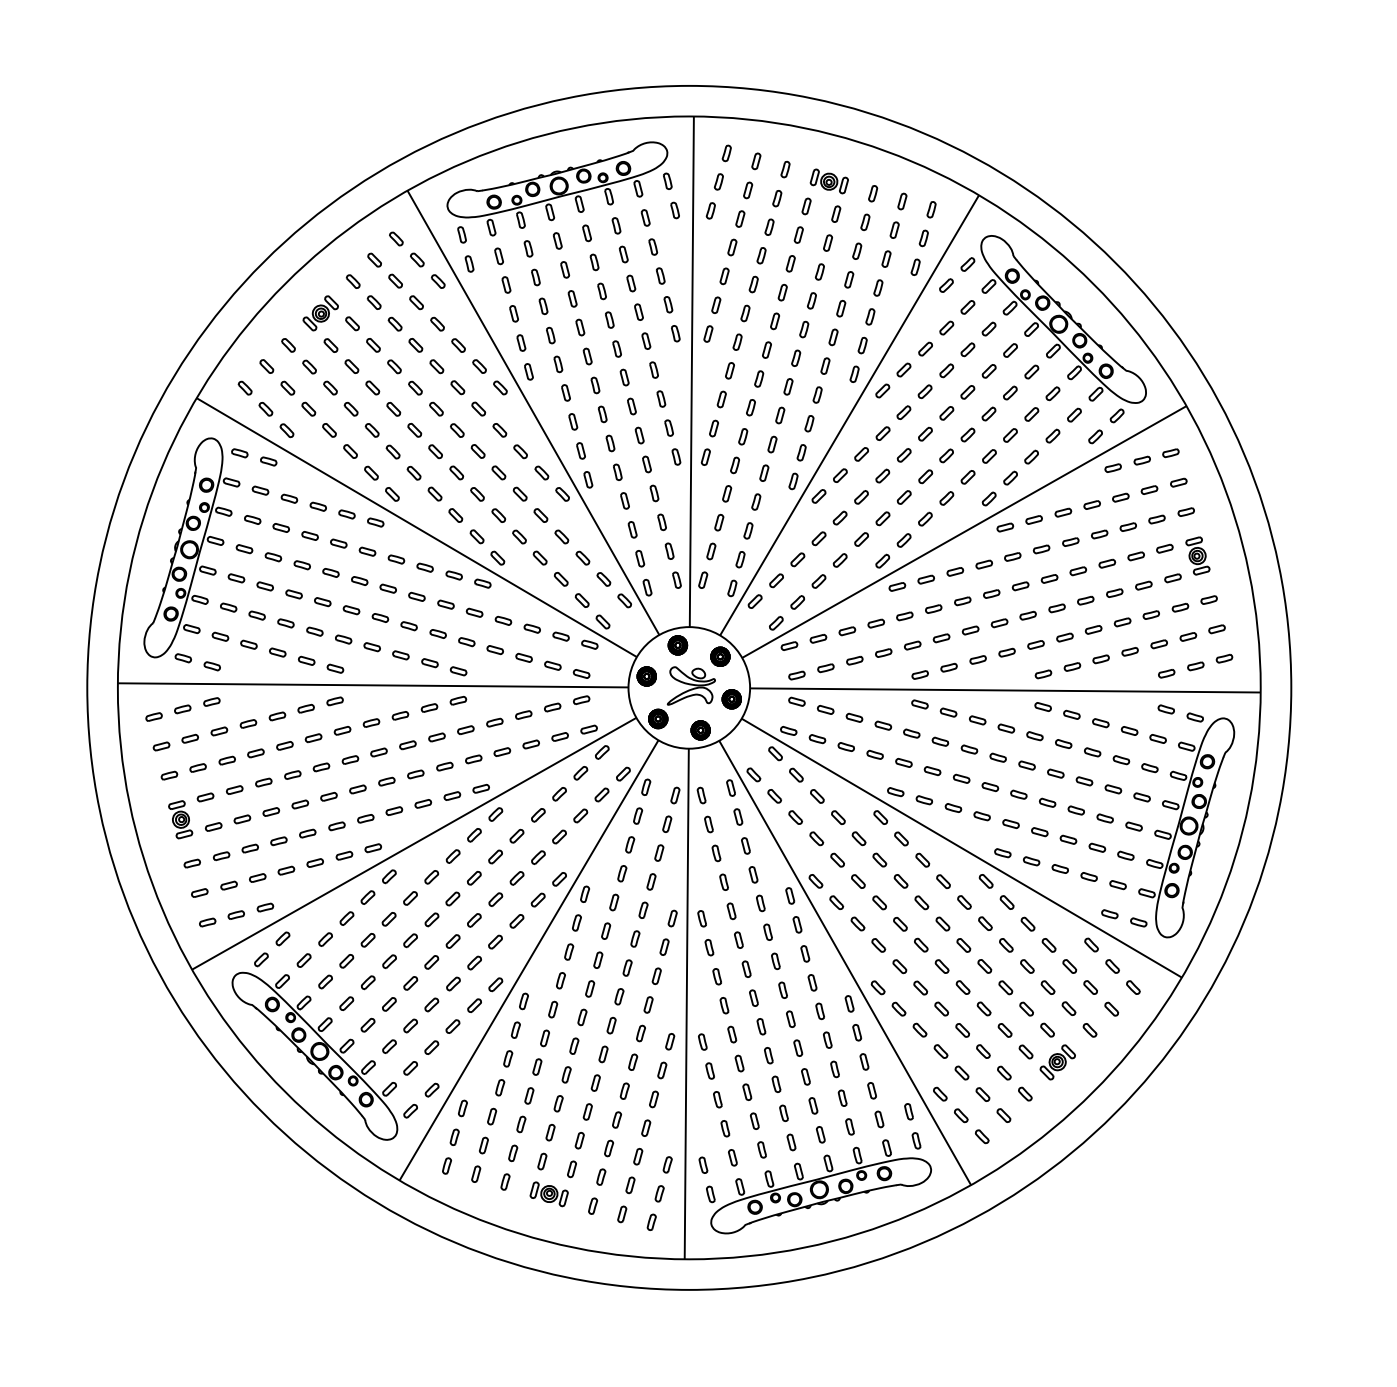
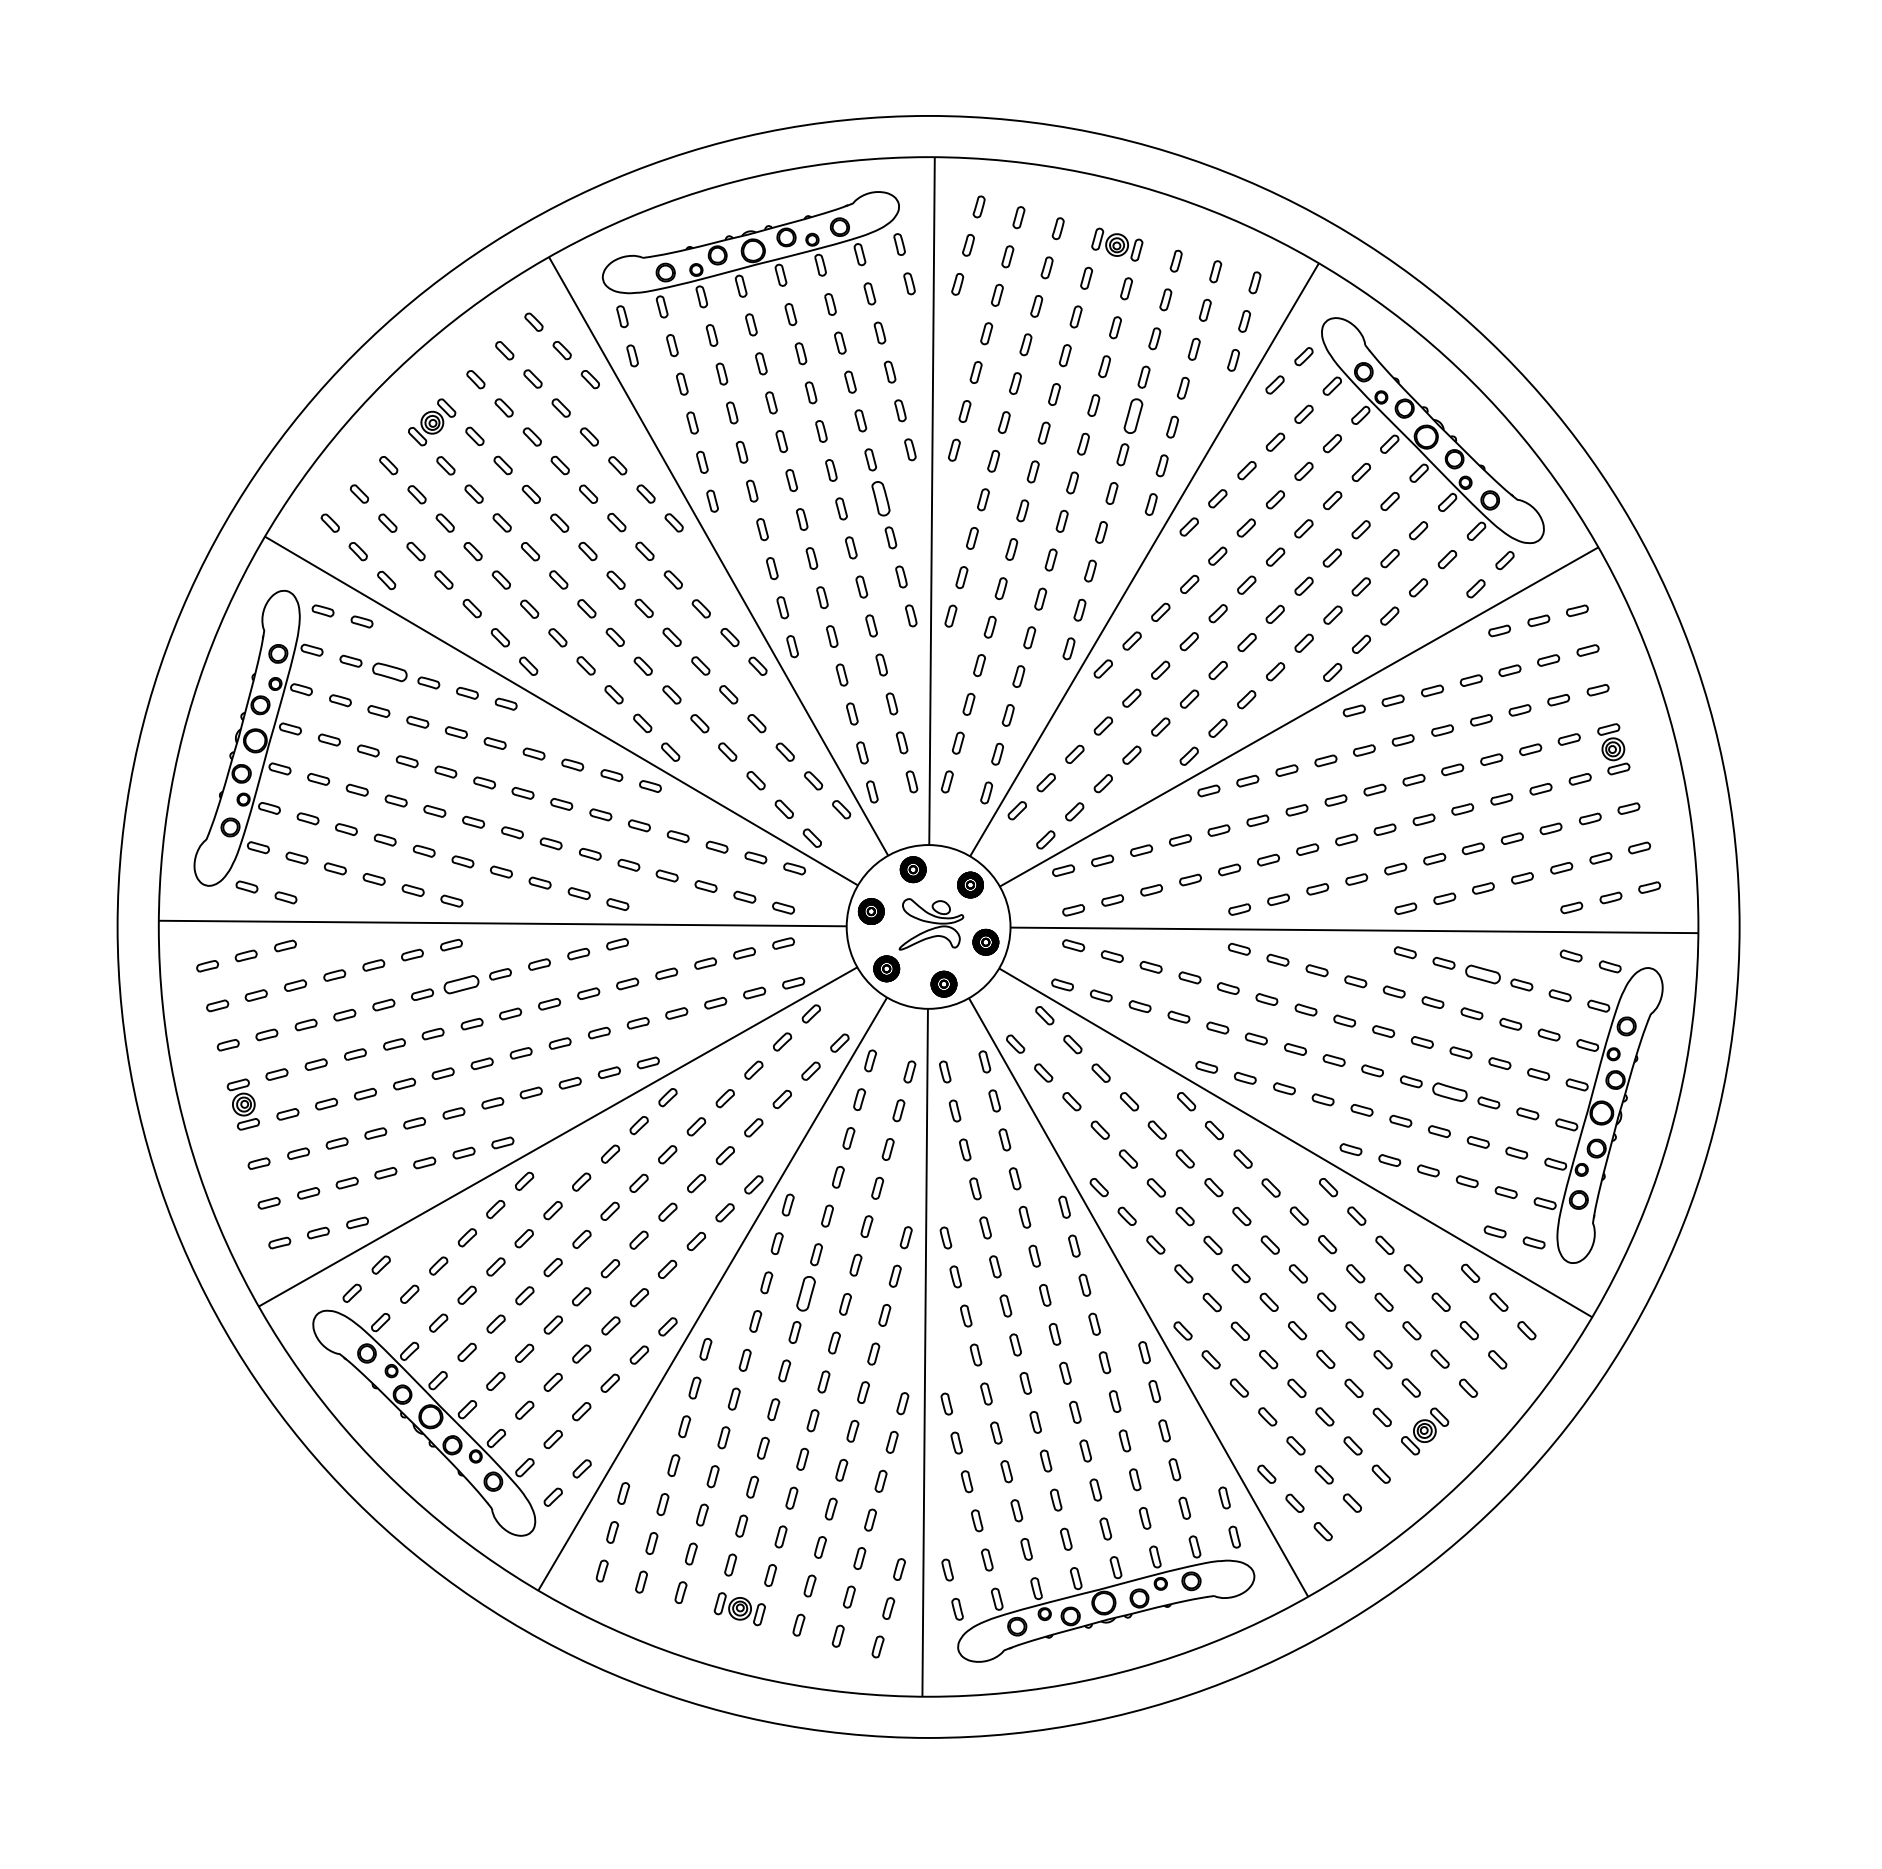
part: (840, 308) -> (1132, 415), size x1.6
part: (654, 369) -> (881, 498), size x1.6
part: (289, 498) -> (389, 671), size x1.6
part: (1100, 723) -> (1482, 974), size x1.6
part: (342, 730) -> (461, 984), size x1.6
part: (1075, 810) -> (1449, 1091), size x1.6
part: (597, 959) -> (805, 1293), size x1.6

